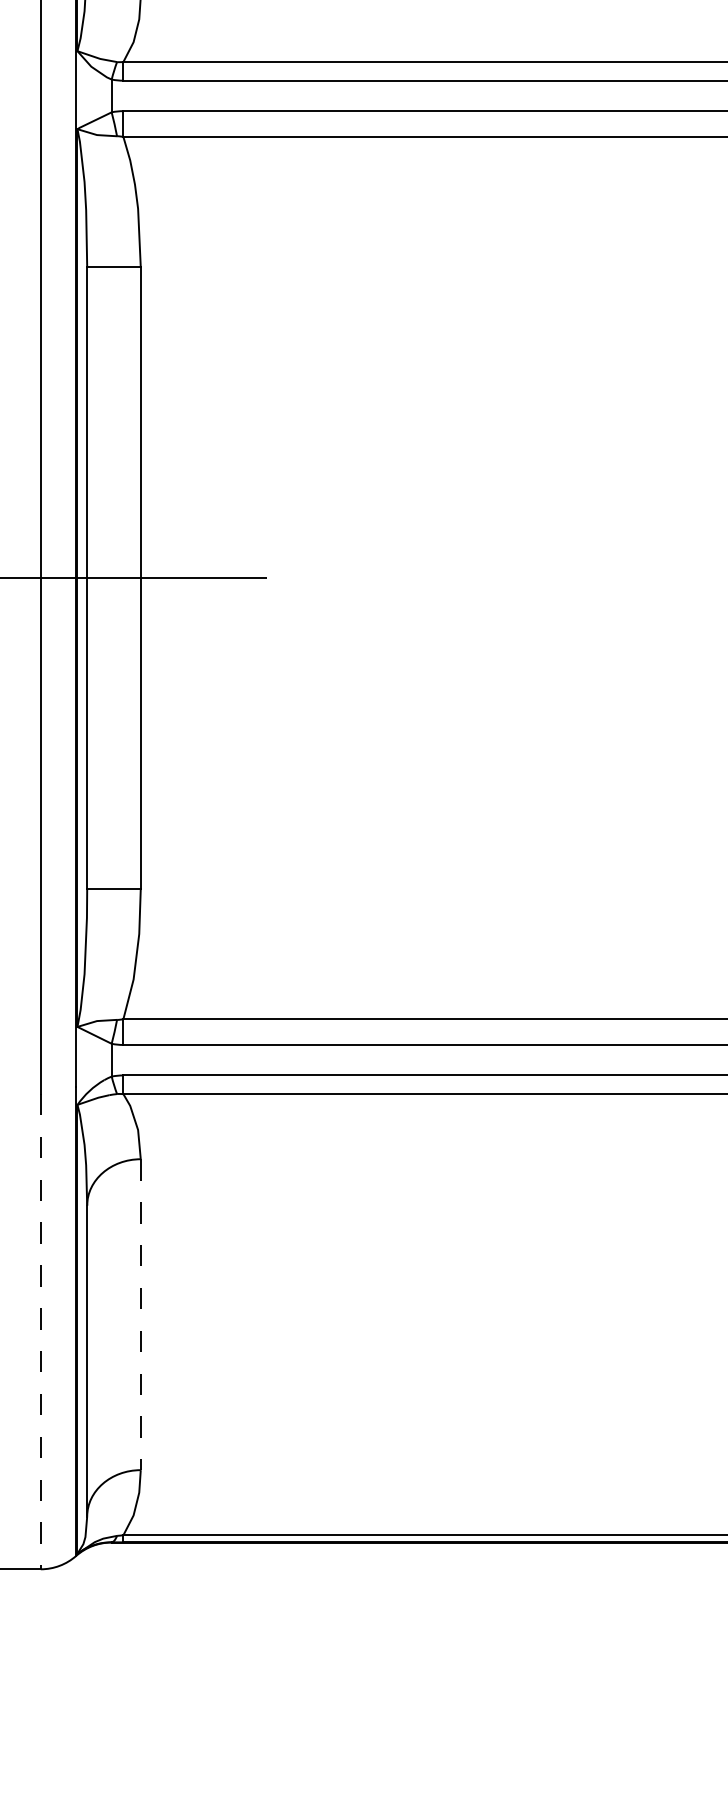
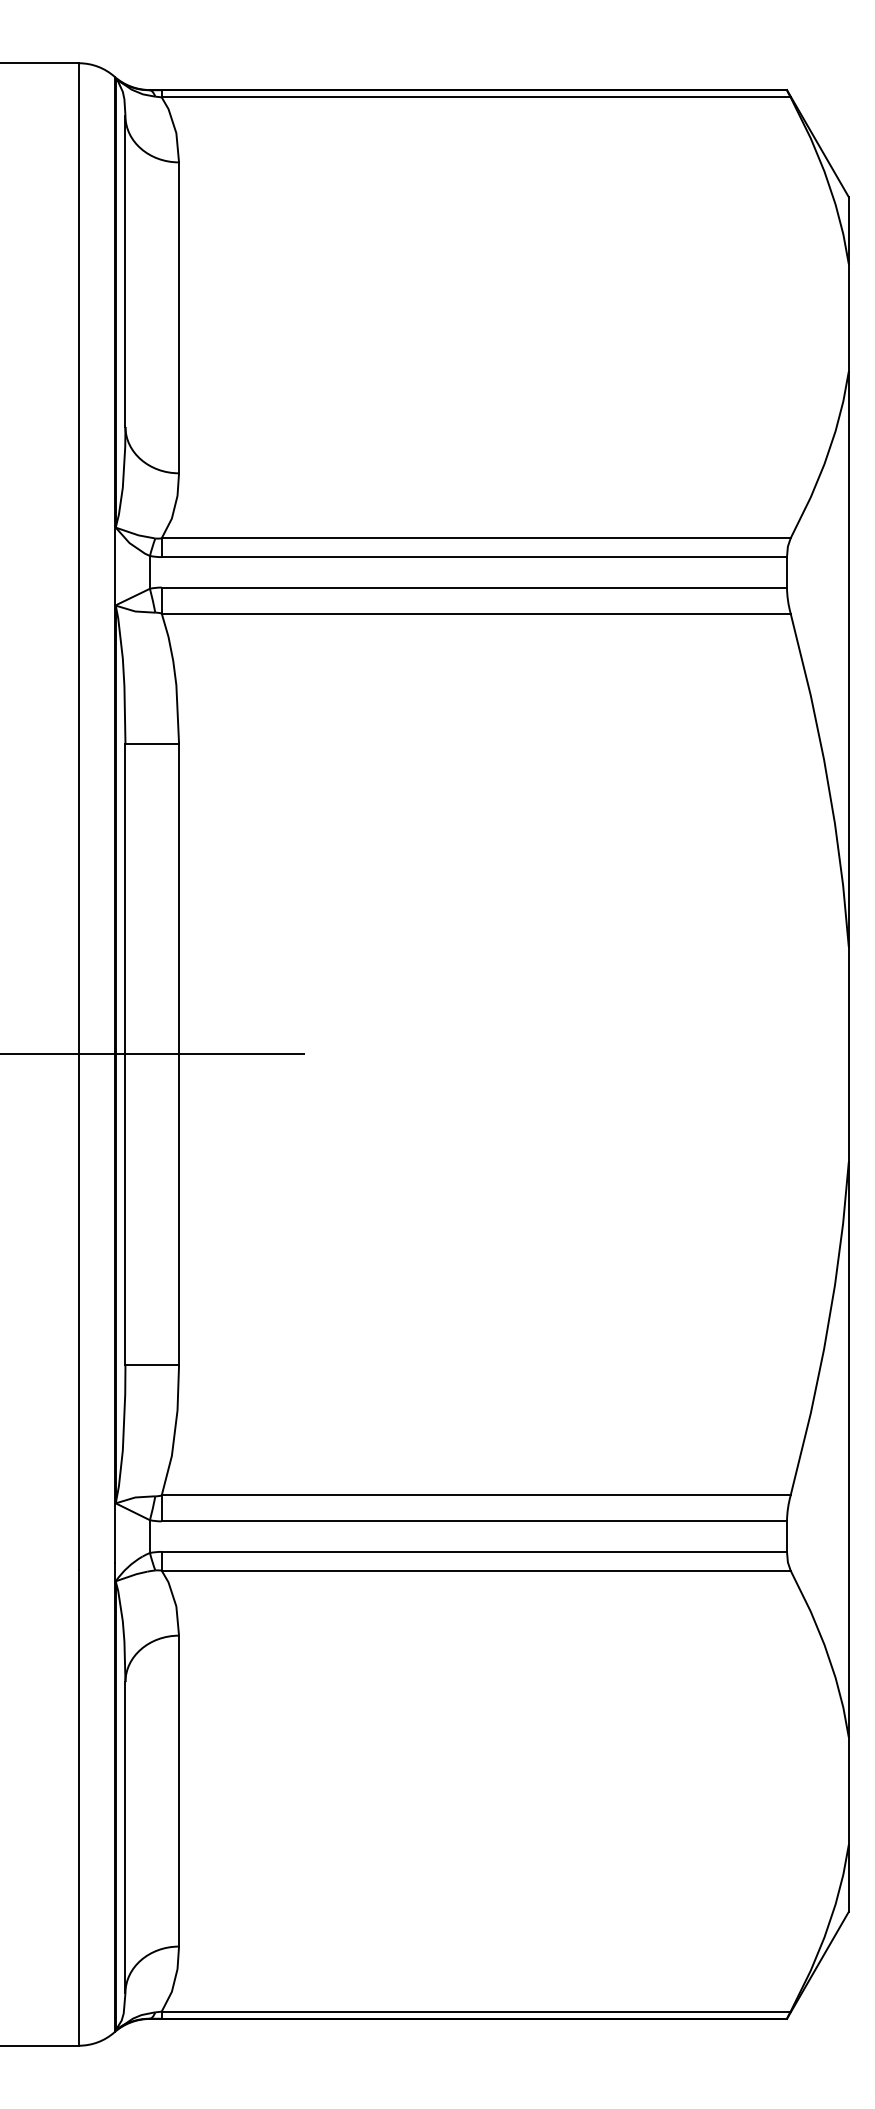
line: (141, 1315) -> (179, 1791), dashed -> solid
line: (41, 1331) -> (79, 1807), dashed -> solid

